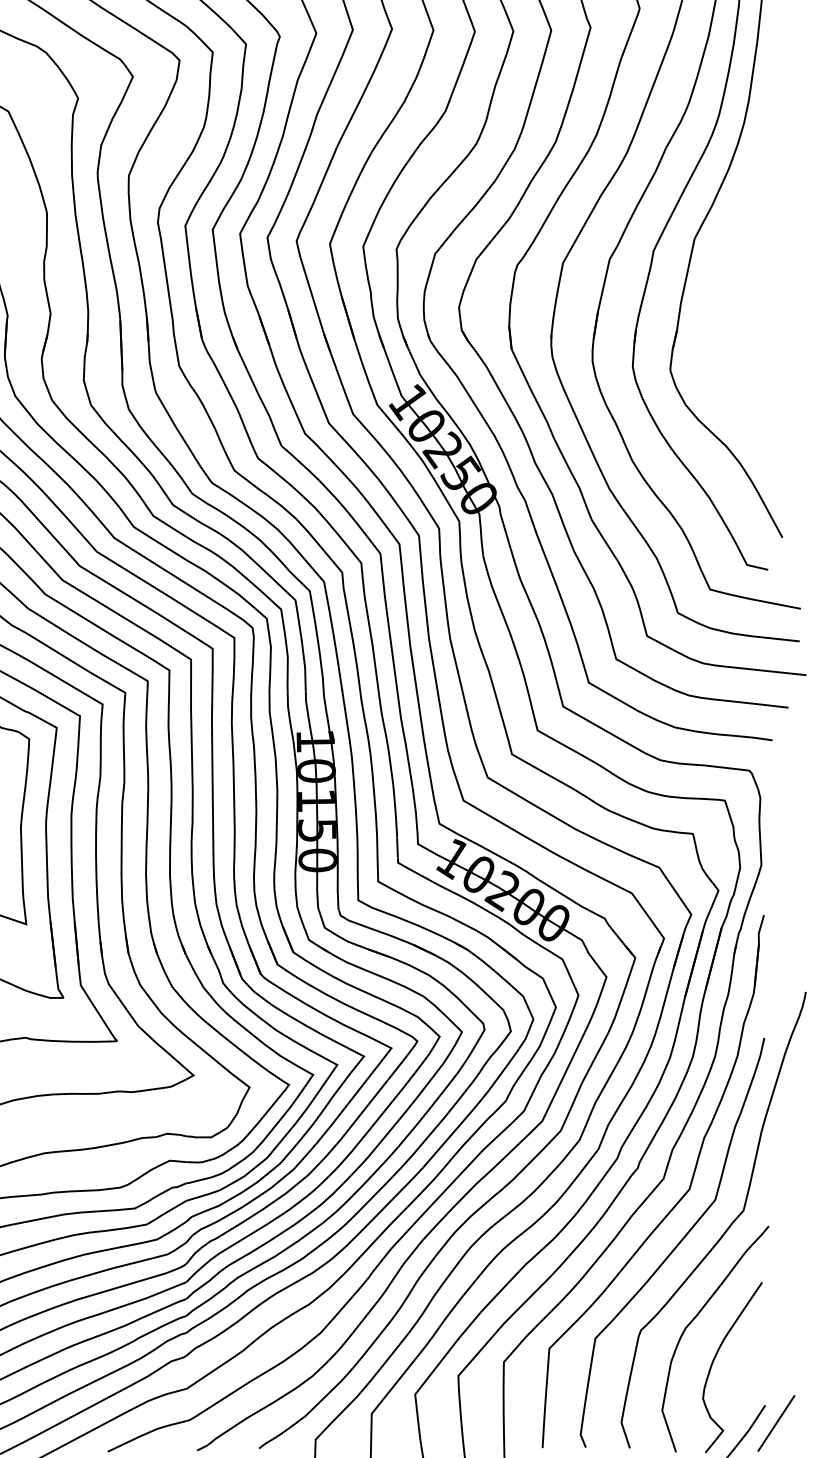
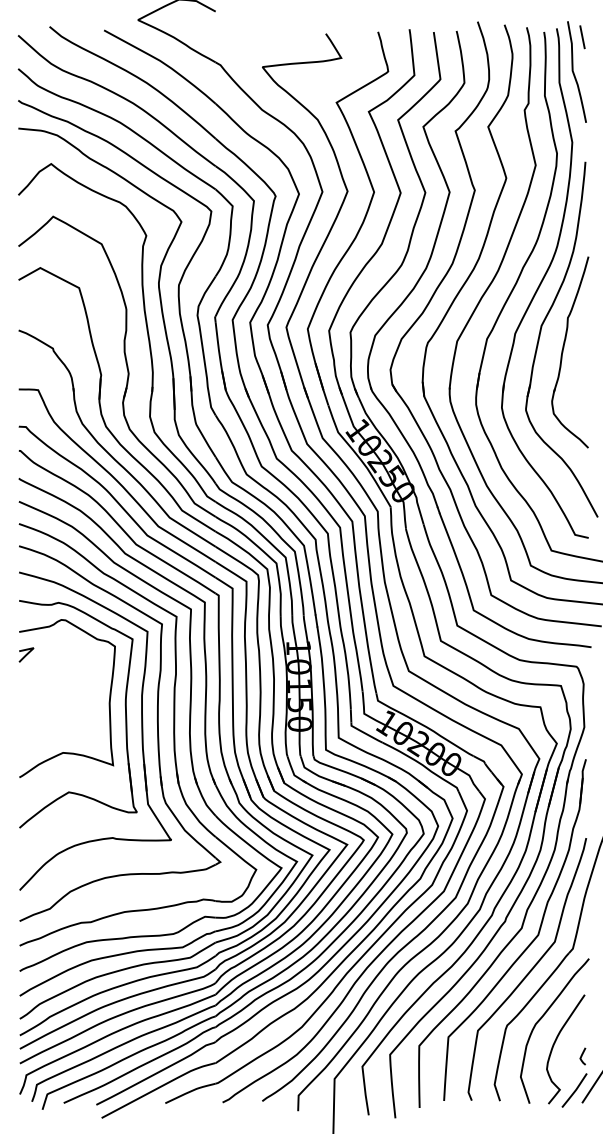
part: (728, 280) -> (563, 352), added
curve: (758, 1378) -> (582, 1056), added

